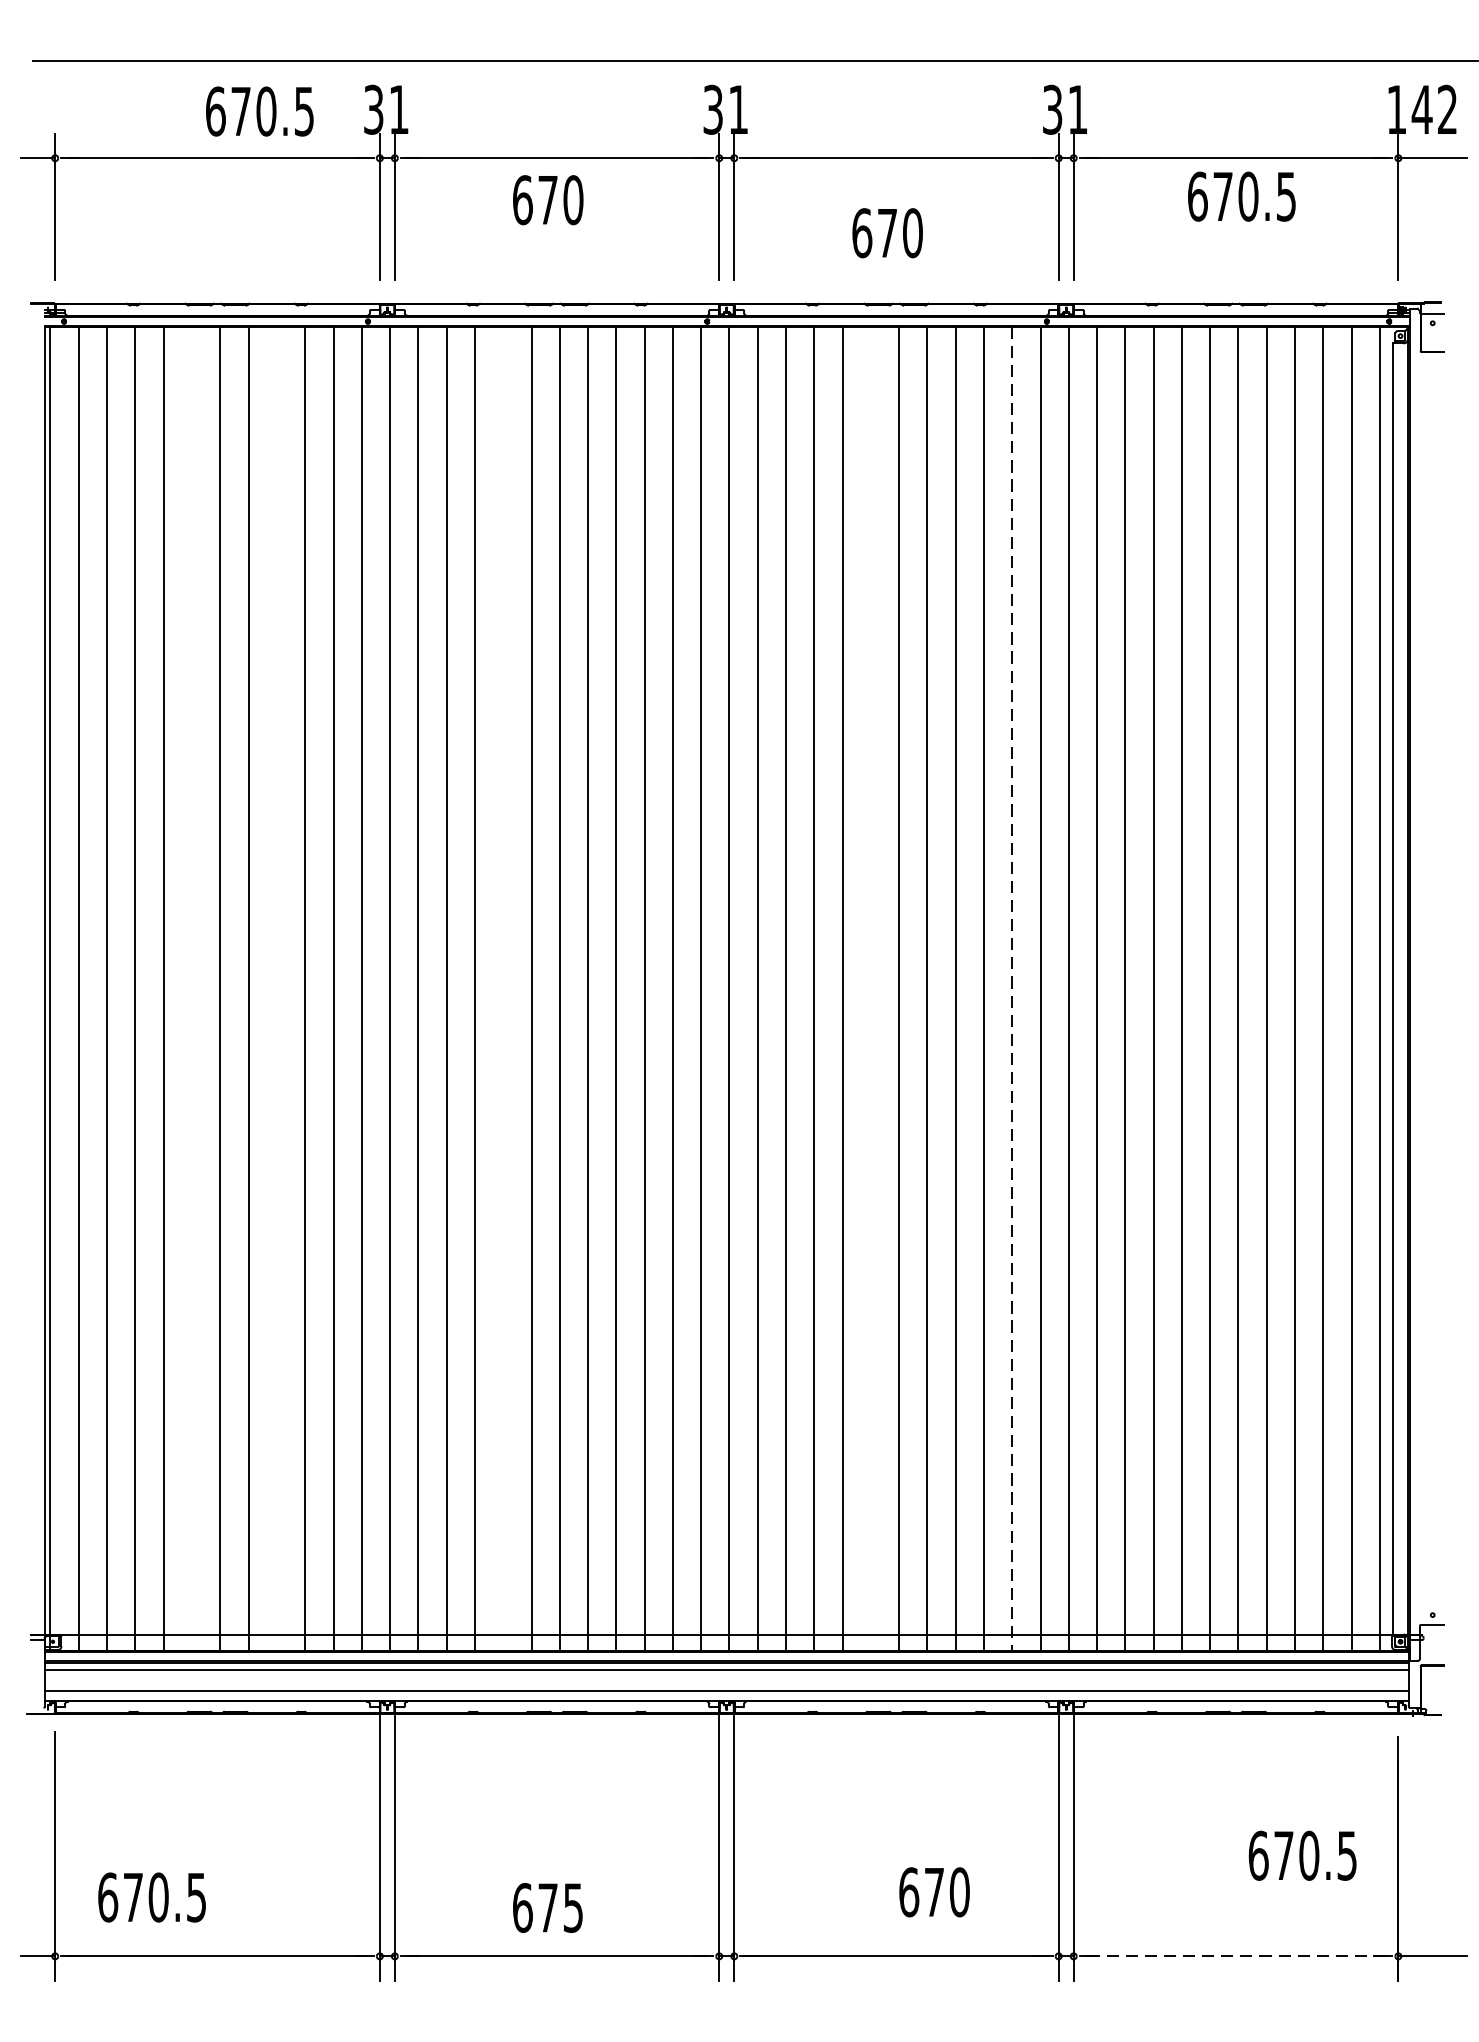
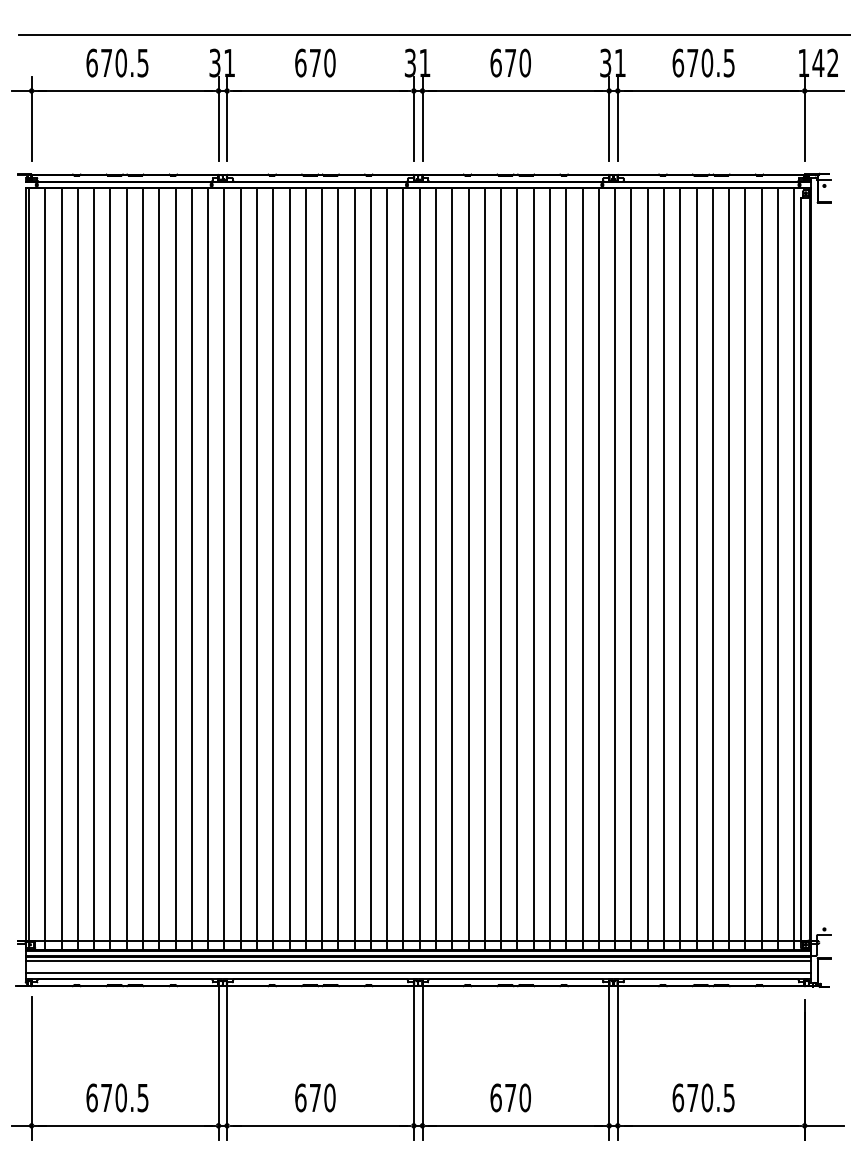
text: (259, 110) -> (117, 62), moved
text: (1241, 195) -> (703, 62), moved
text: (548, 199) -> (315, 62), moved
text: (887, 232) -> (510, 62), moved
line: (192, 987) -> (110, 568), added
line: (277, 987) -> (159, 568), added
line: (503, 987) -> (289, 568), added
line: (871, 987) -> (501, 568), added
line: (1012, 989) -> (582, 569), dashed -> solid
text: (1302, 1855) -> (703, 1097), moved
text: (934, 1891) -> (510, 1097), moved
text: (152, 1896) -> (117, 1097), moved
text: (572, 1907) -> (329, 1097), 675 -> 670
line: (1234, 1955) -> (710, 1125), dashed -> solid

